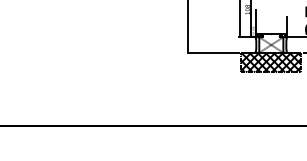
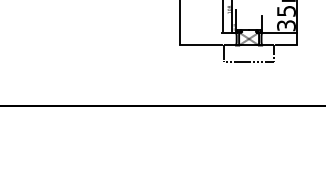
hatch: (270, 62) -> (248, 53), removed

